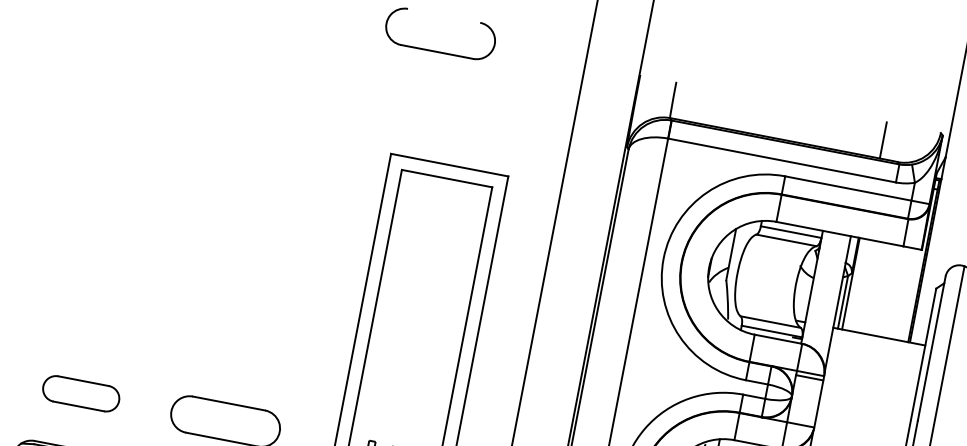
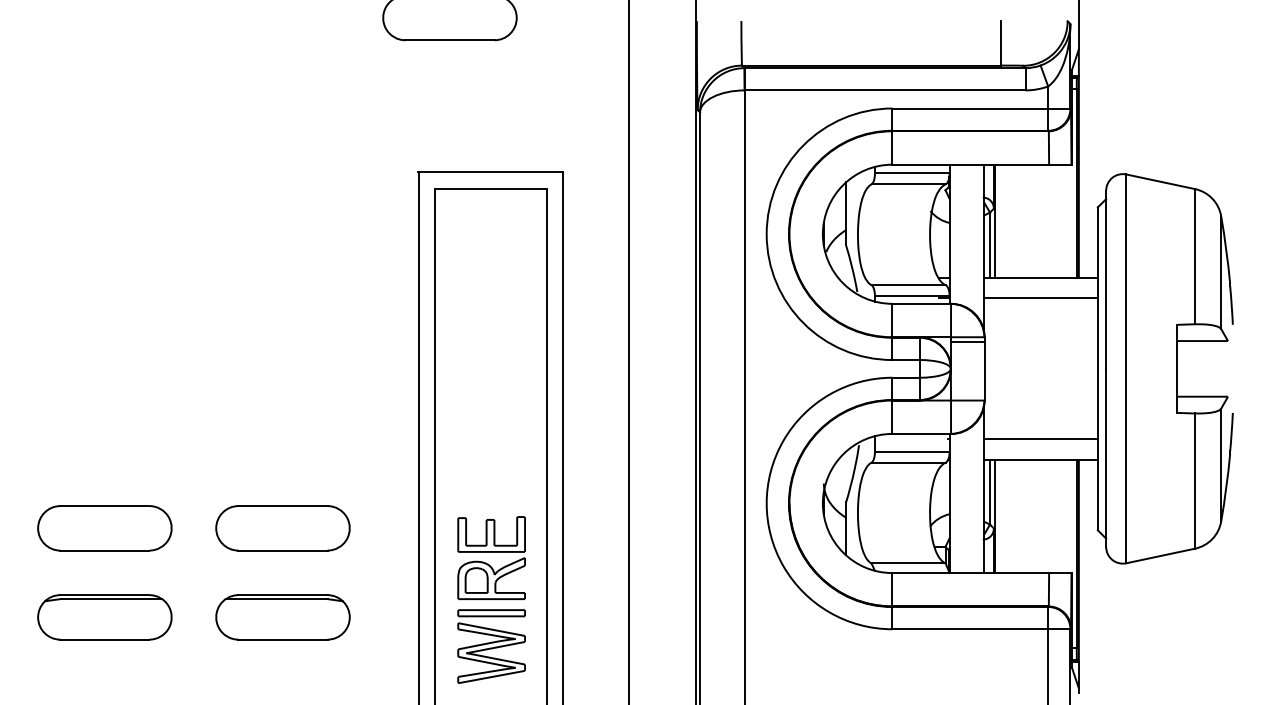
line: (875, 353) -> (1040, 298), added
part: (80, 393) -> (104, 528), size x1.43

